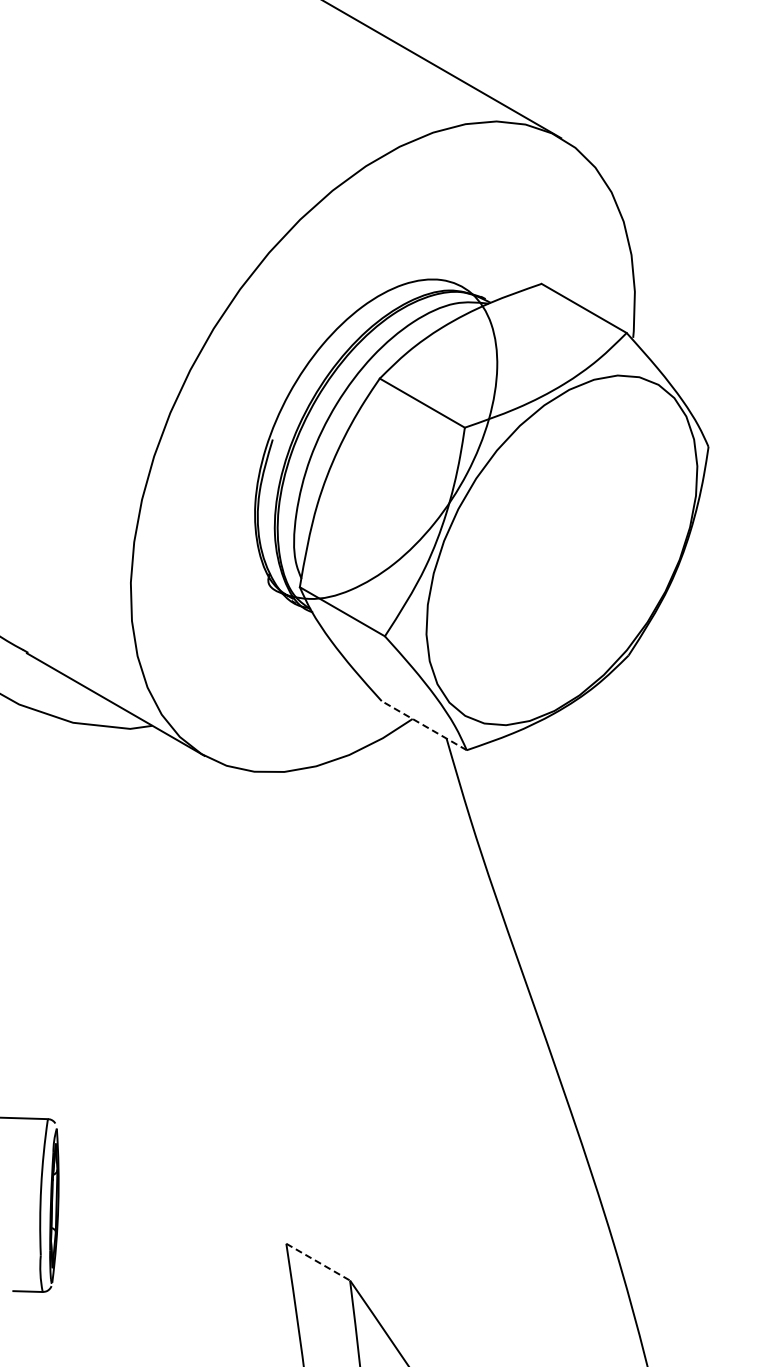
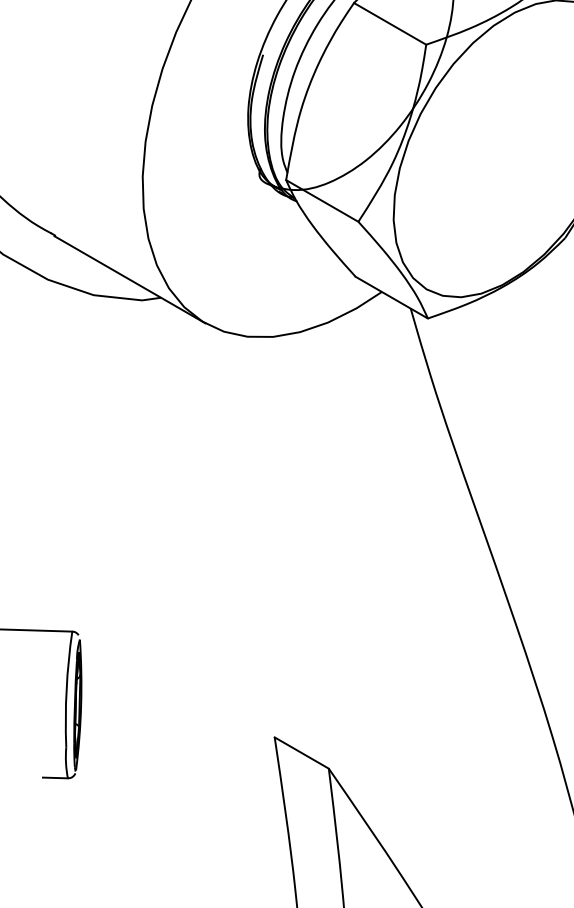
line: (423, 725) -> (391, 297), dashed -> solid
line: (318, 1262) -> (301, 753), dashed -> solid

